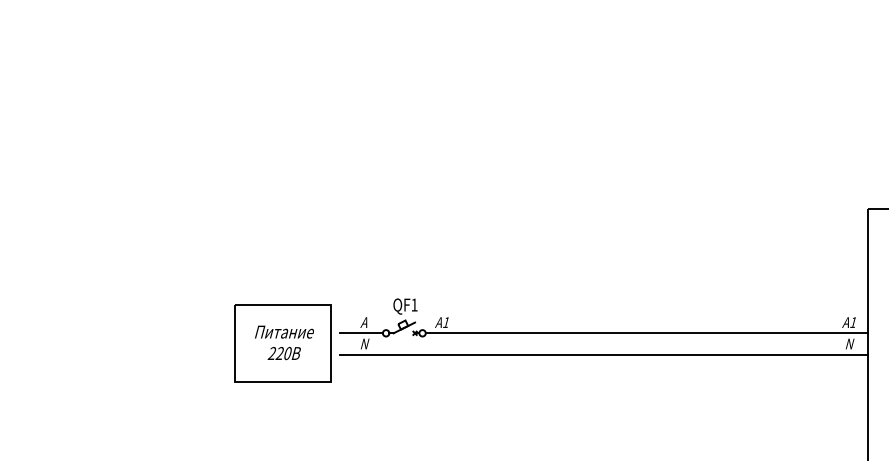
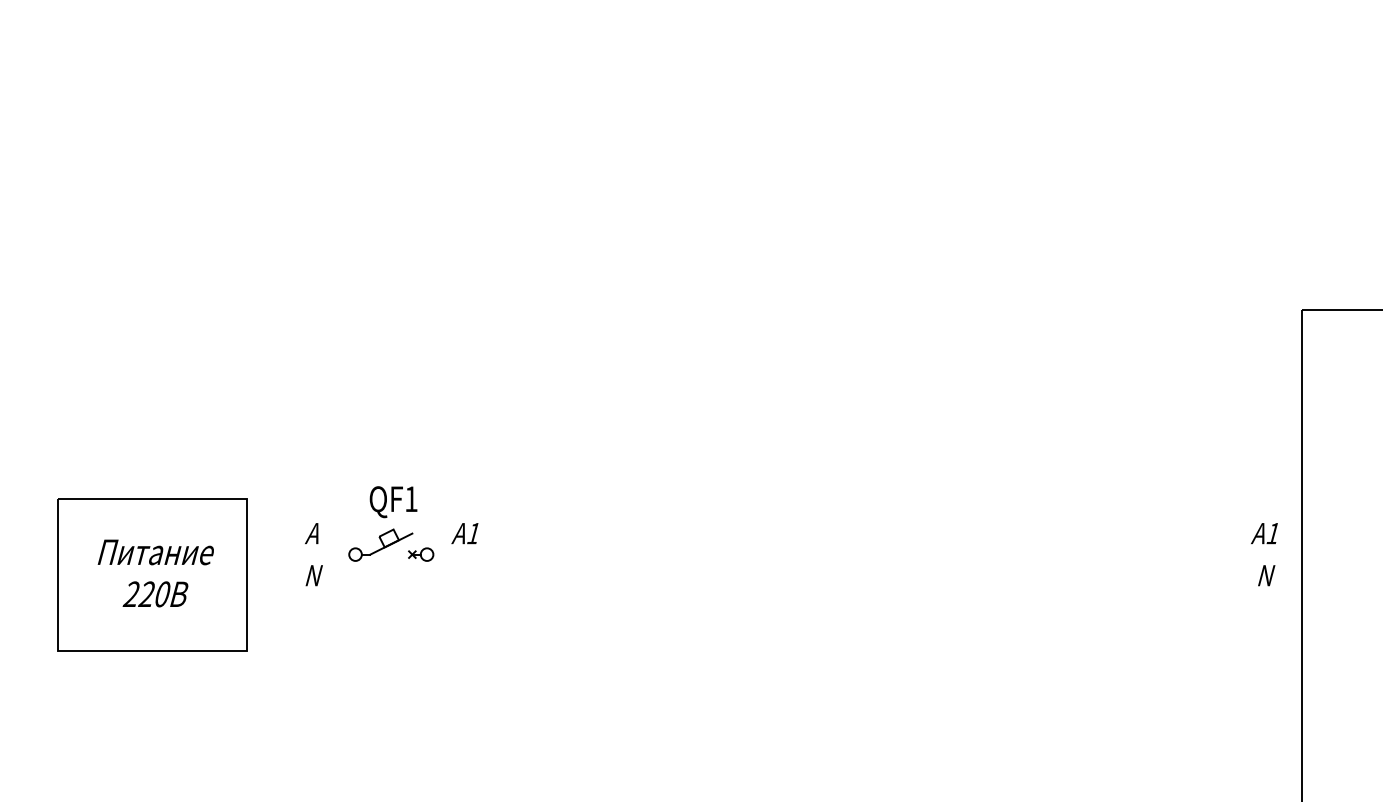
line: (361, 333) -> (307, 555), removed
line: (646, 333) -> (866, 555), removed
line: (603, 354) -> (782, 596), removed

